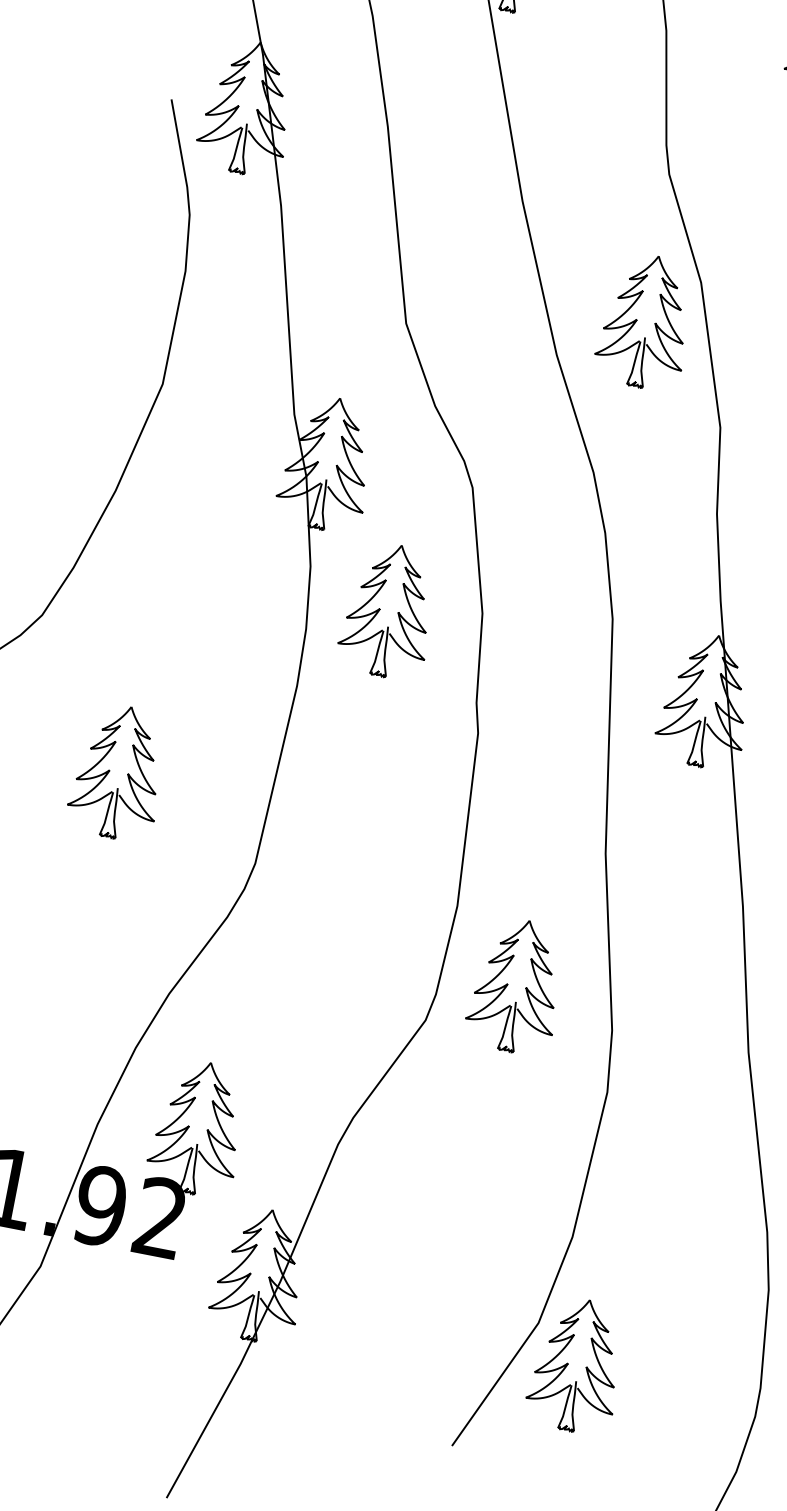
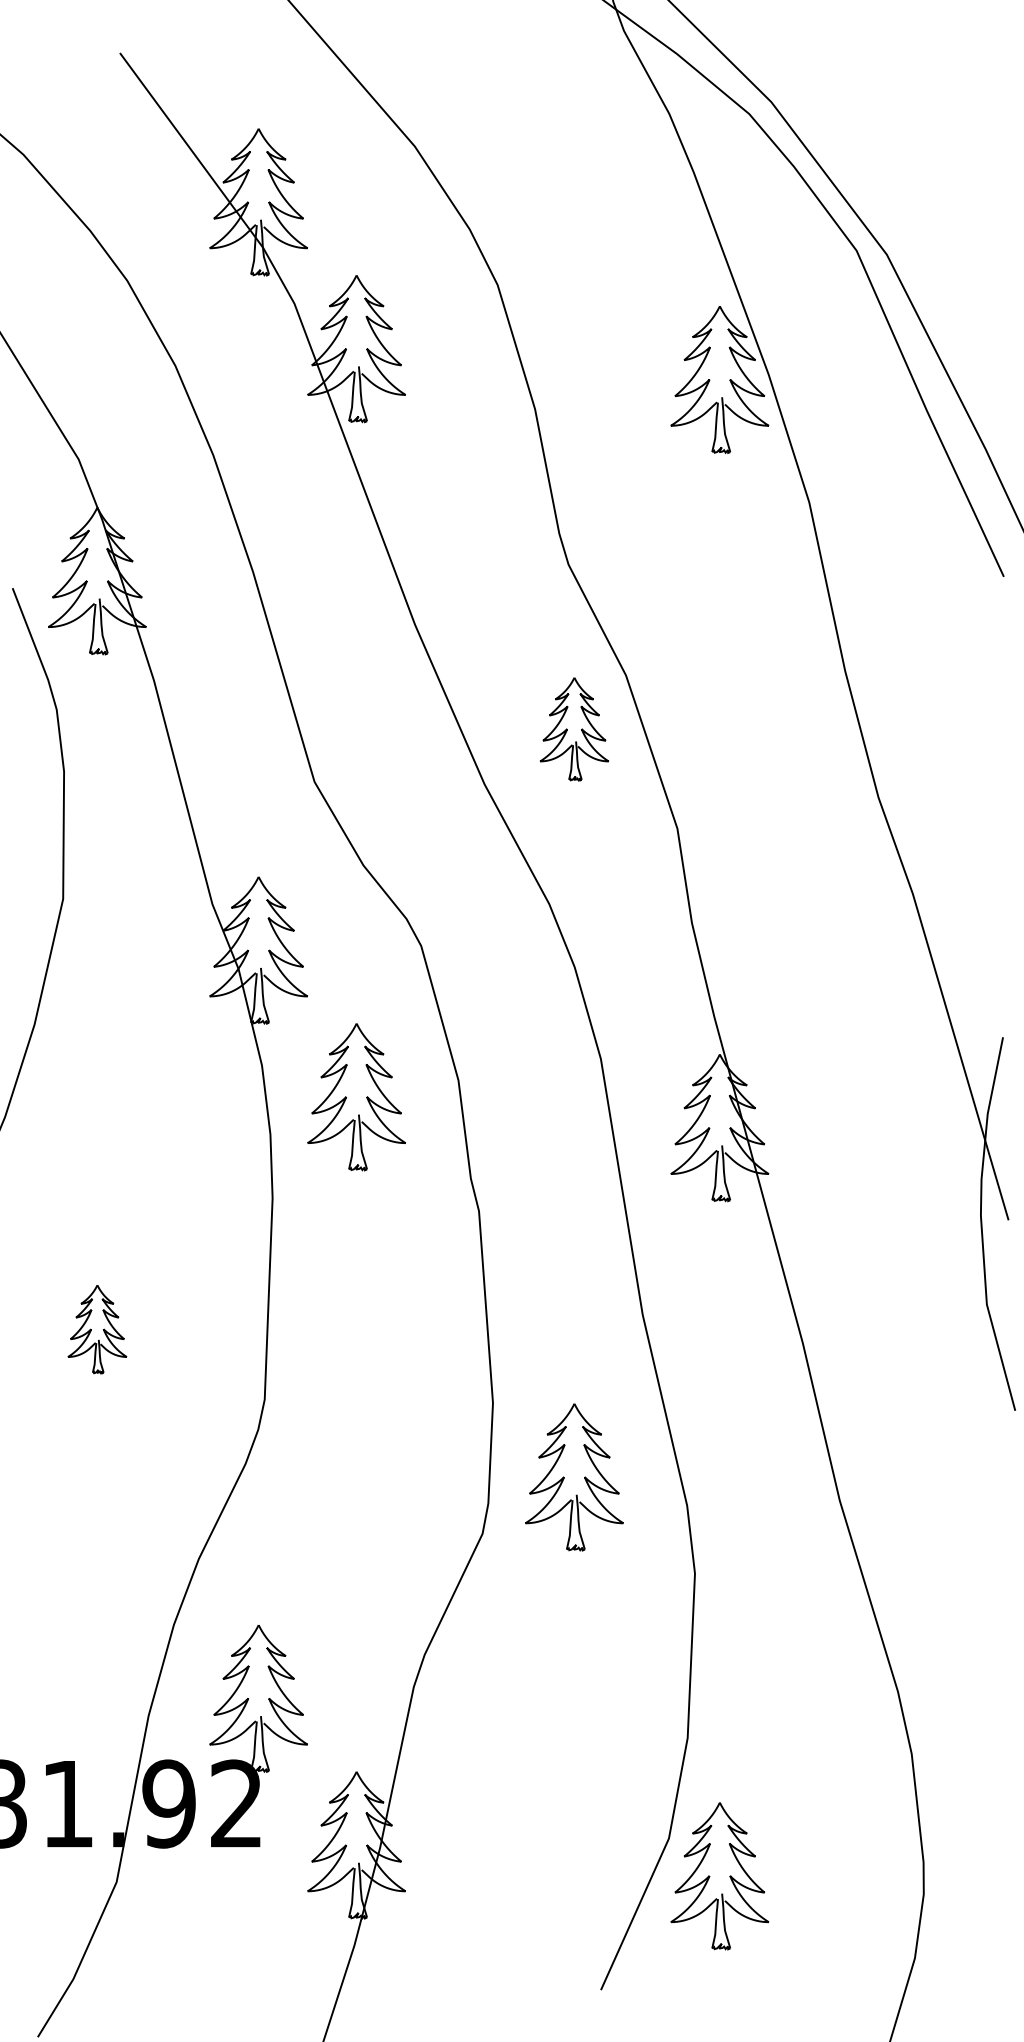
part: (646, 321) -> (574, 729), size x0.7
part: (118, 772) -> (97, 1329), size x0.6

